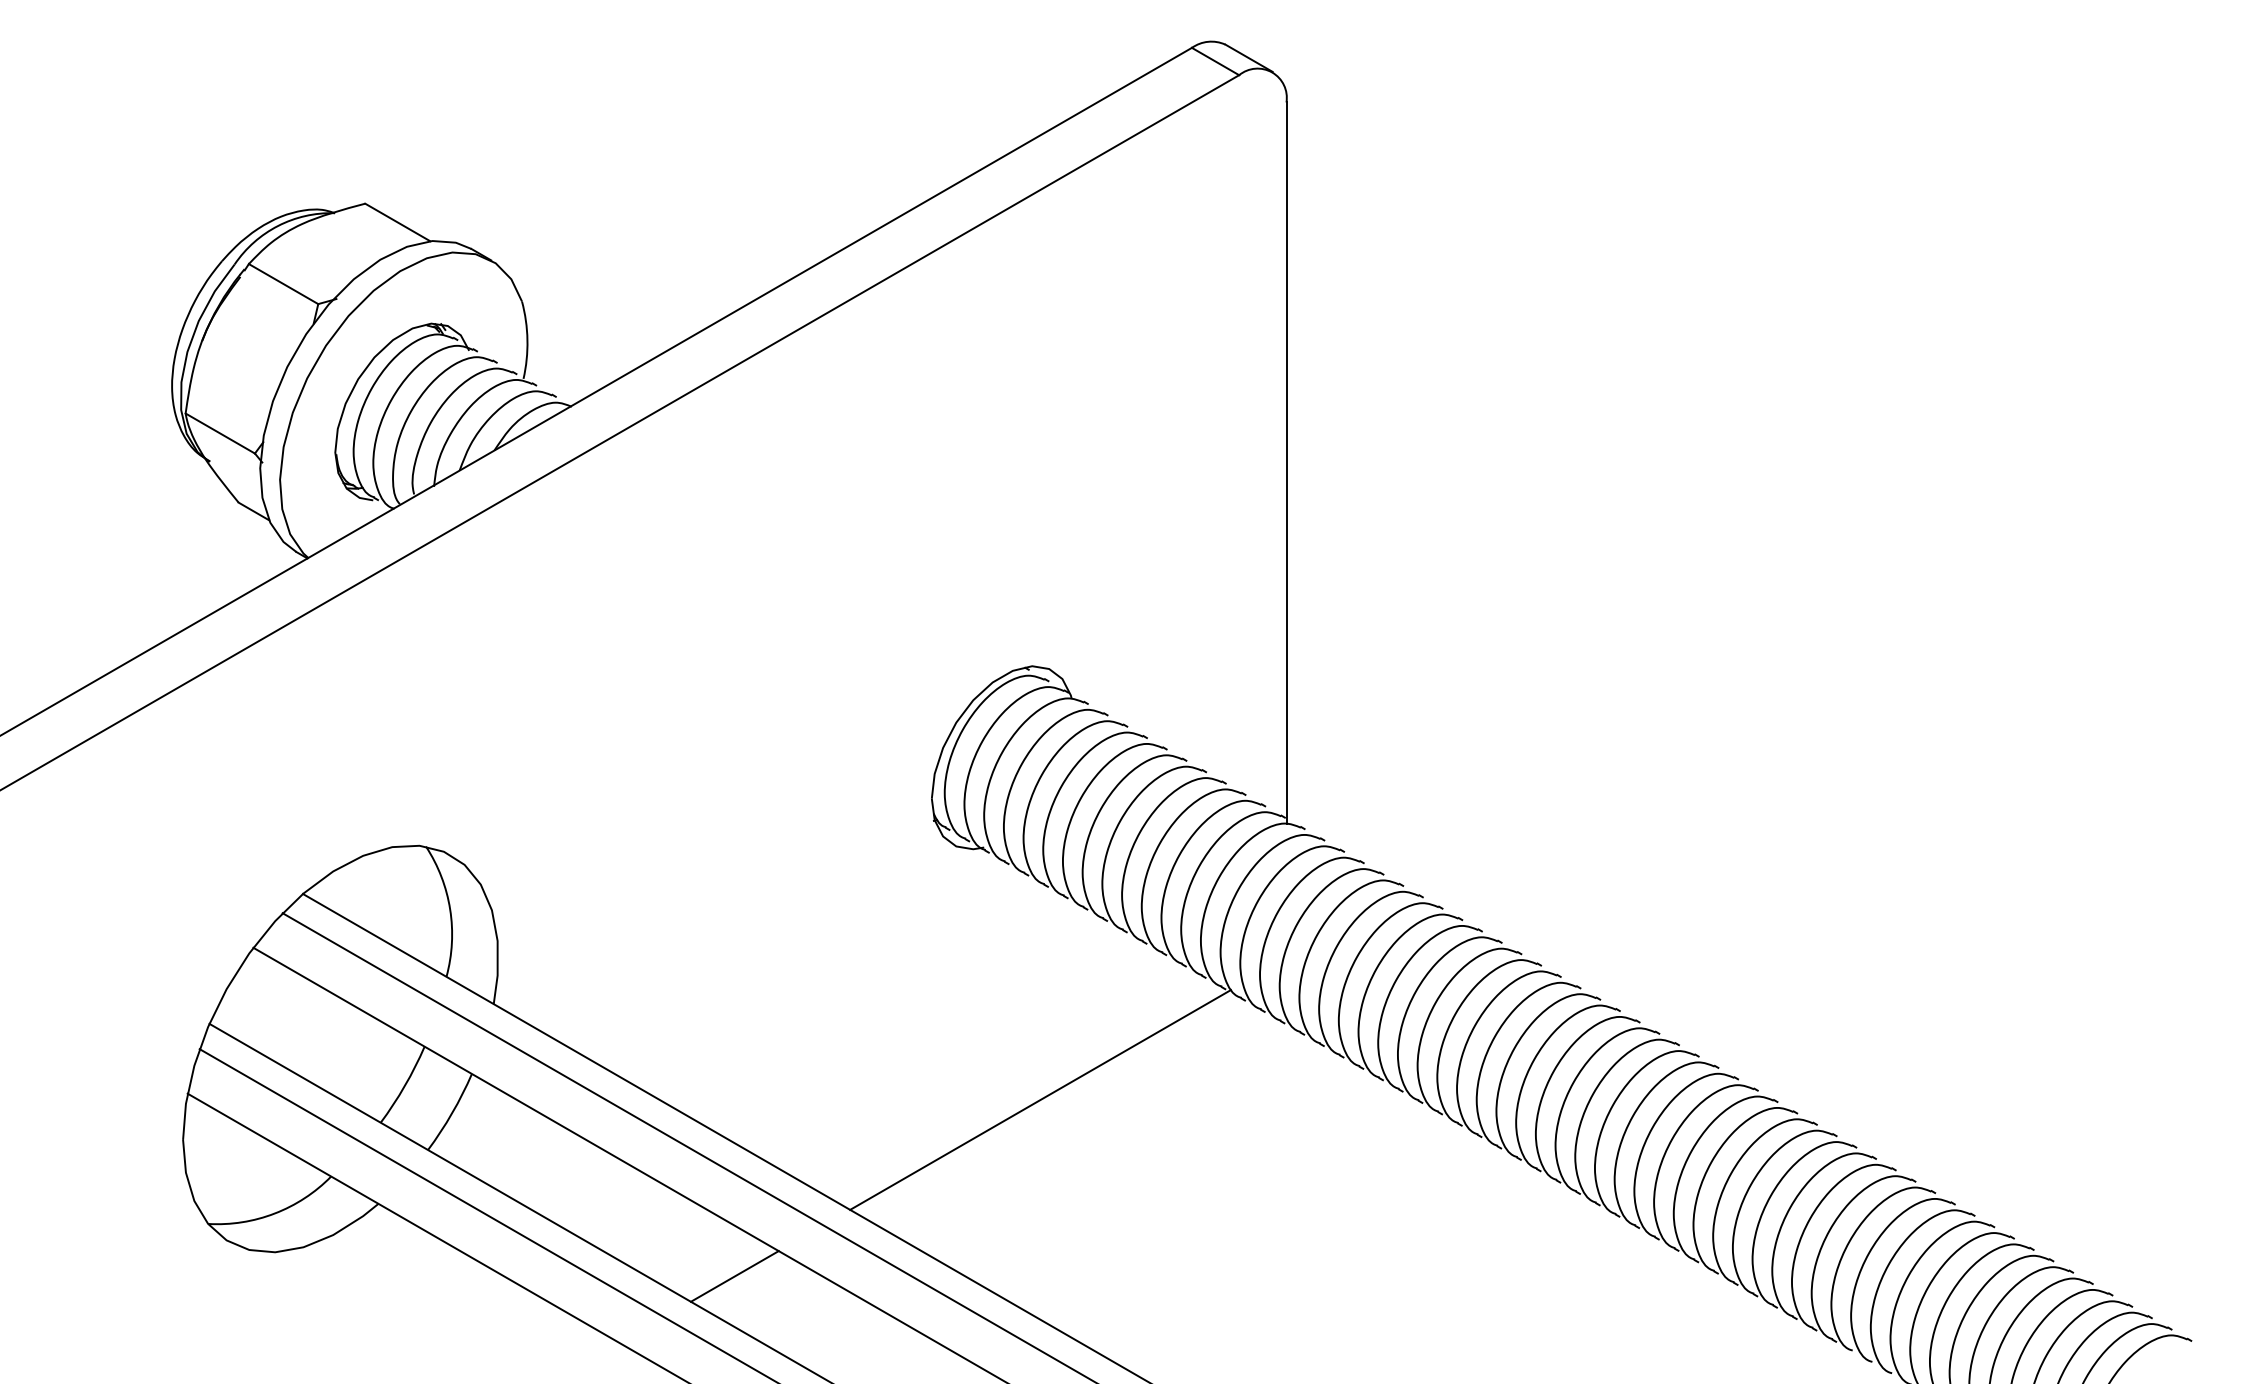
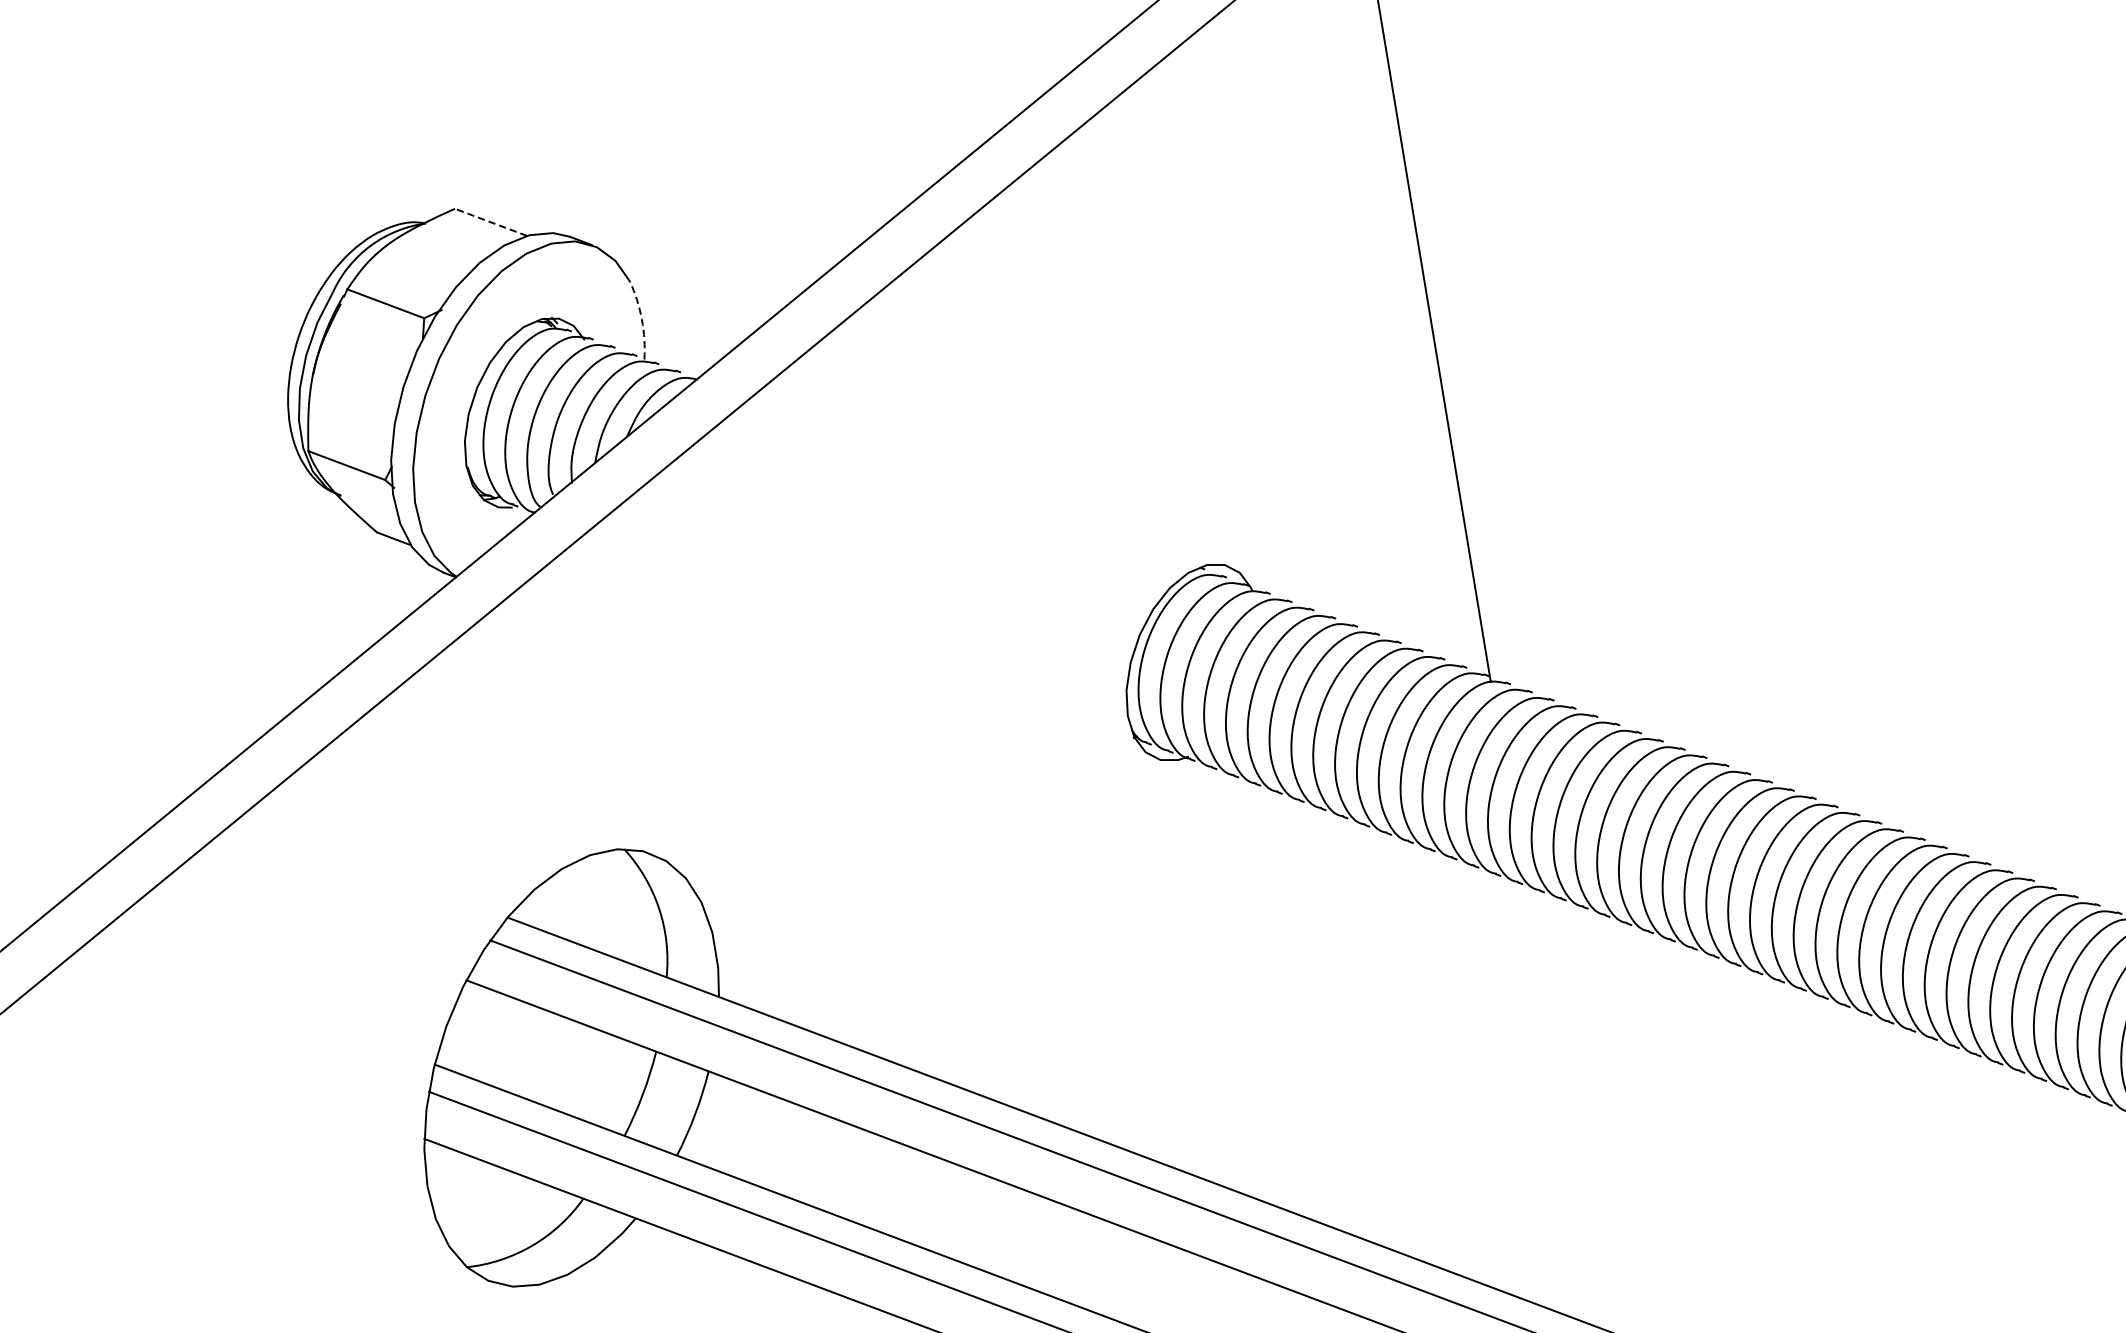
line: (397, 222) -> (490, 222), solid -> dashed
arc: (527, 340) -> (642, 320), solid -> dashed
line: (1040, 1099) -> (1288, 1001), removed
line: (734, 1276) -> (1008, 1232), removed

